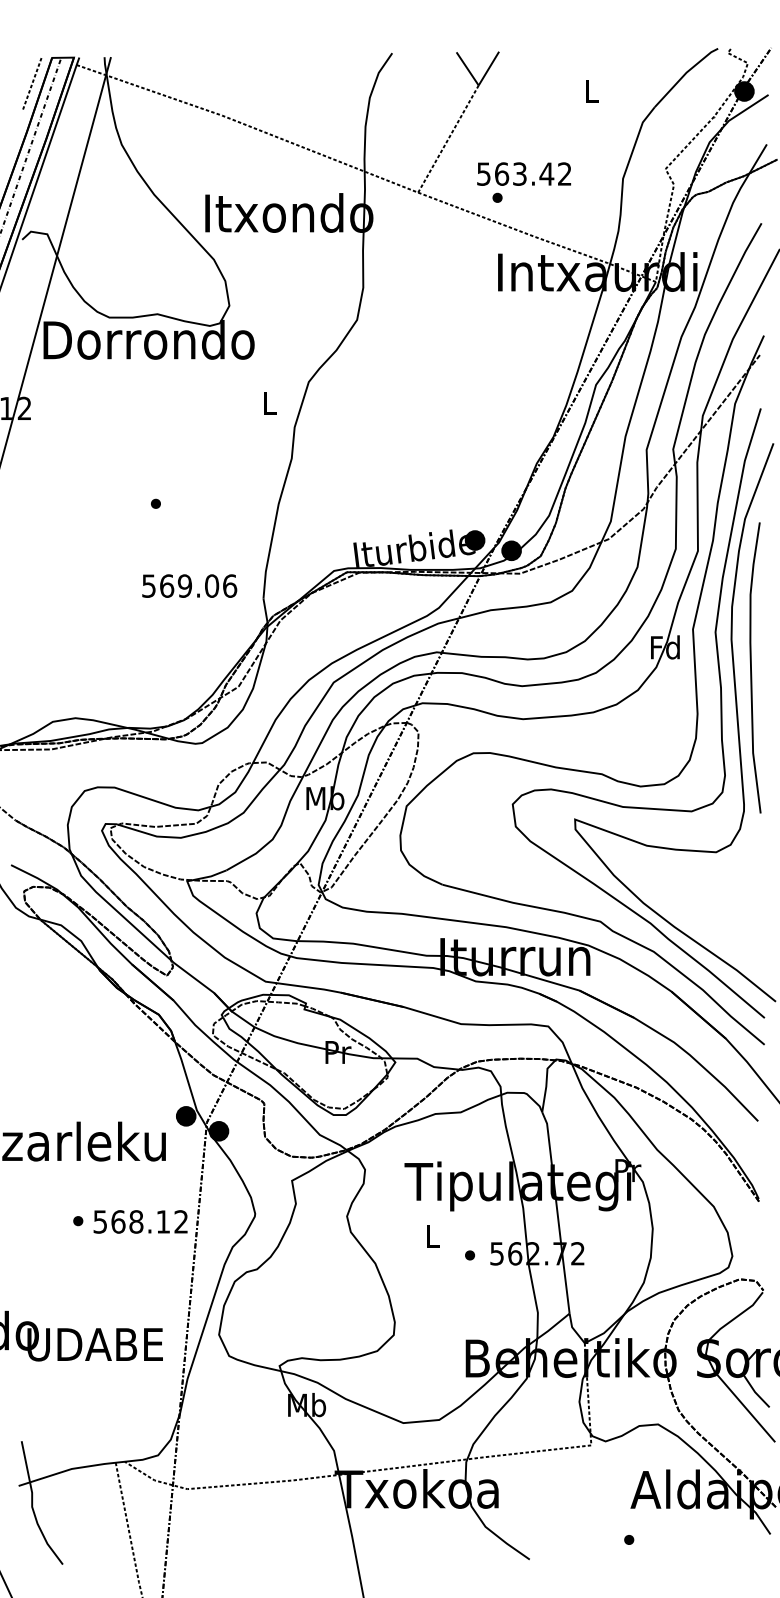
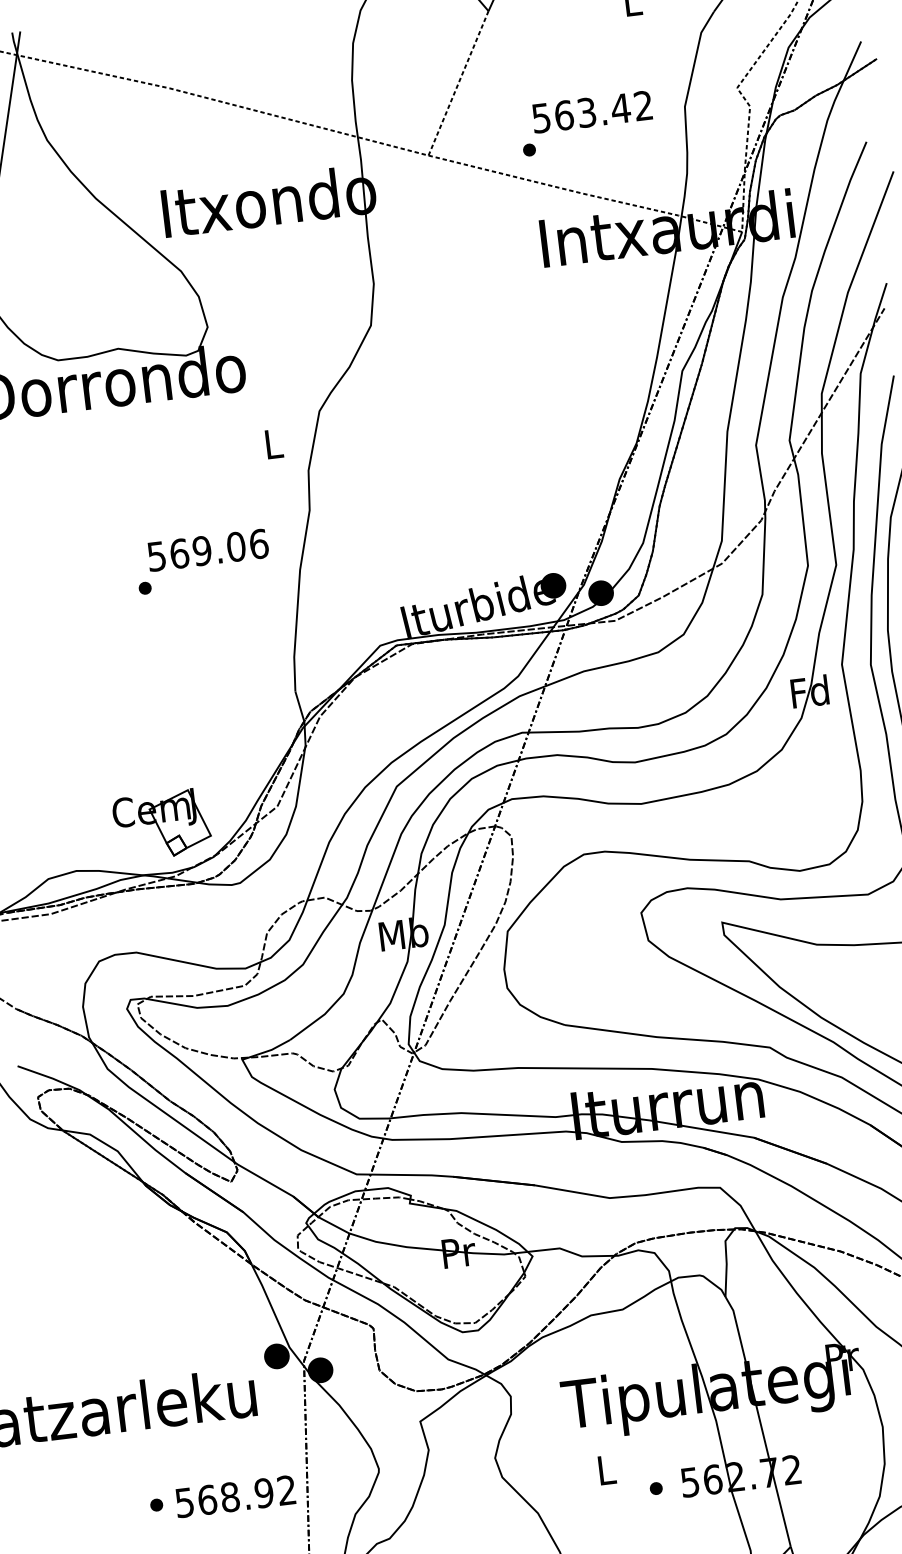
text: (523, 173) -> (591, 111), moved
text: (189, 585) -> (207, 549), moved
part: (146, 690) -> (161, 825), added
text: (163, 1221) -> (264, 1492), 568.12 -> 568.92

